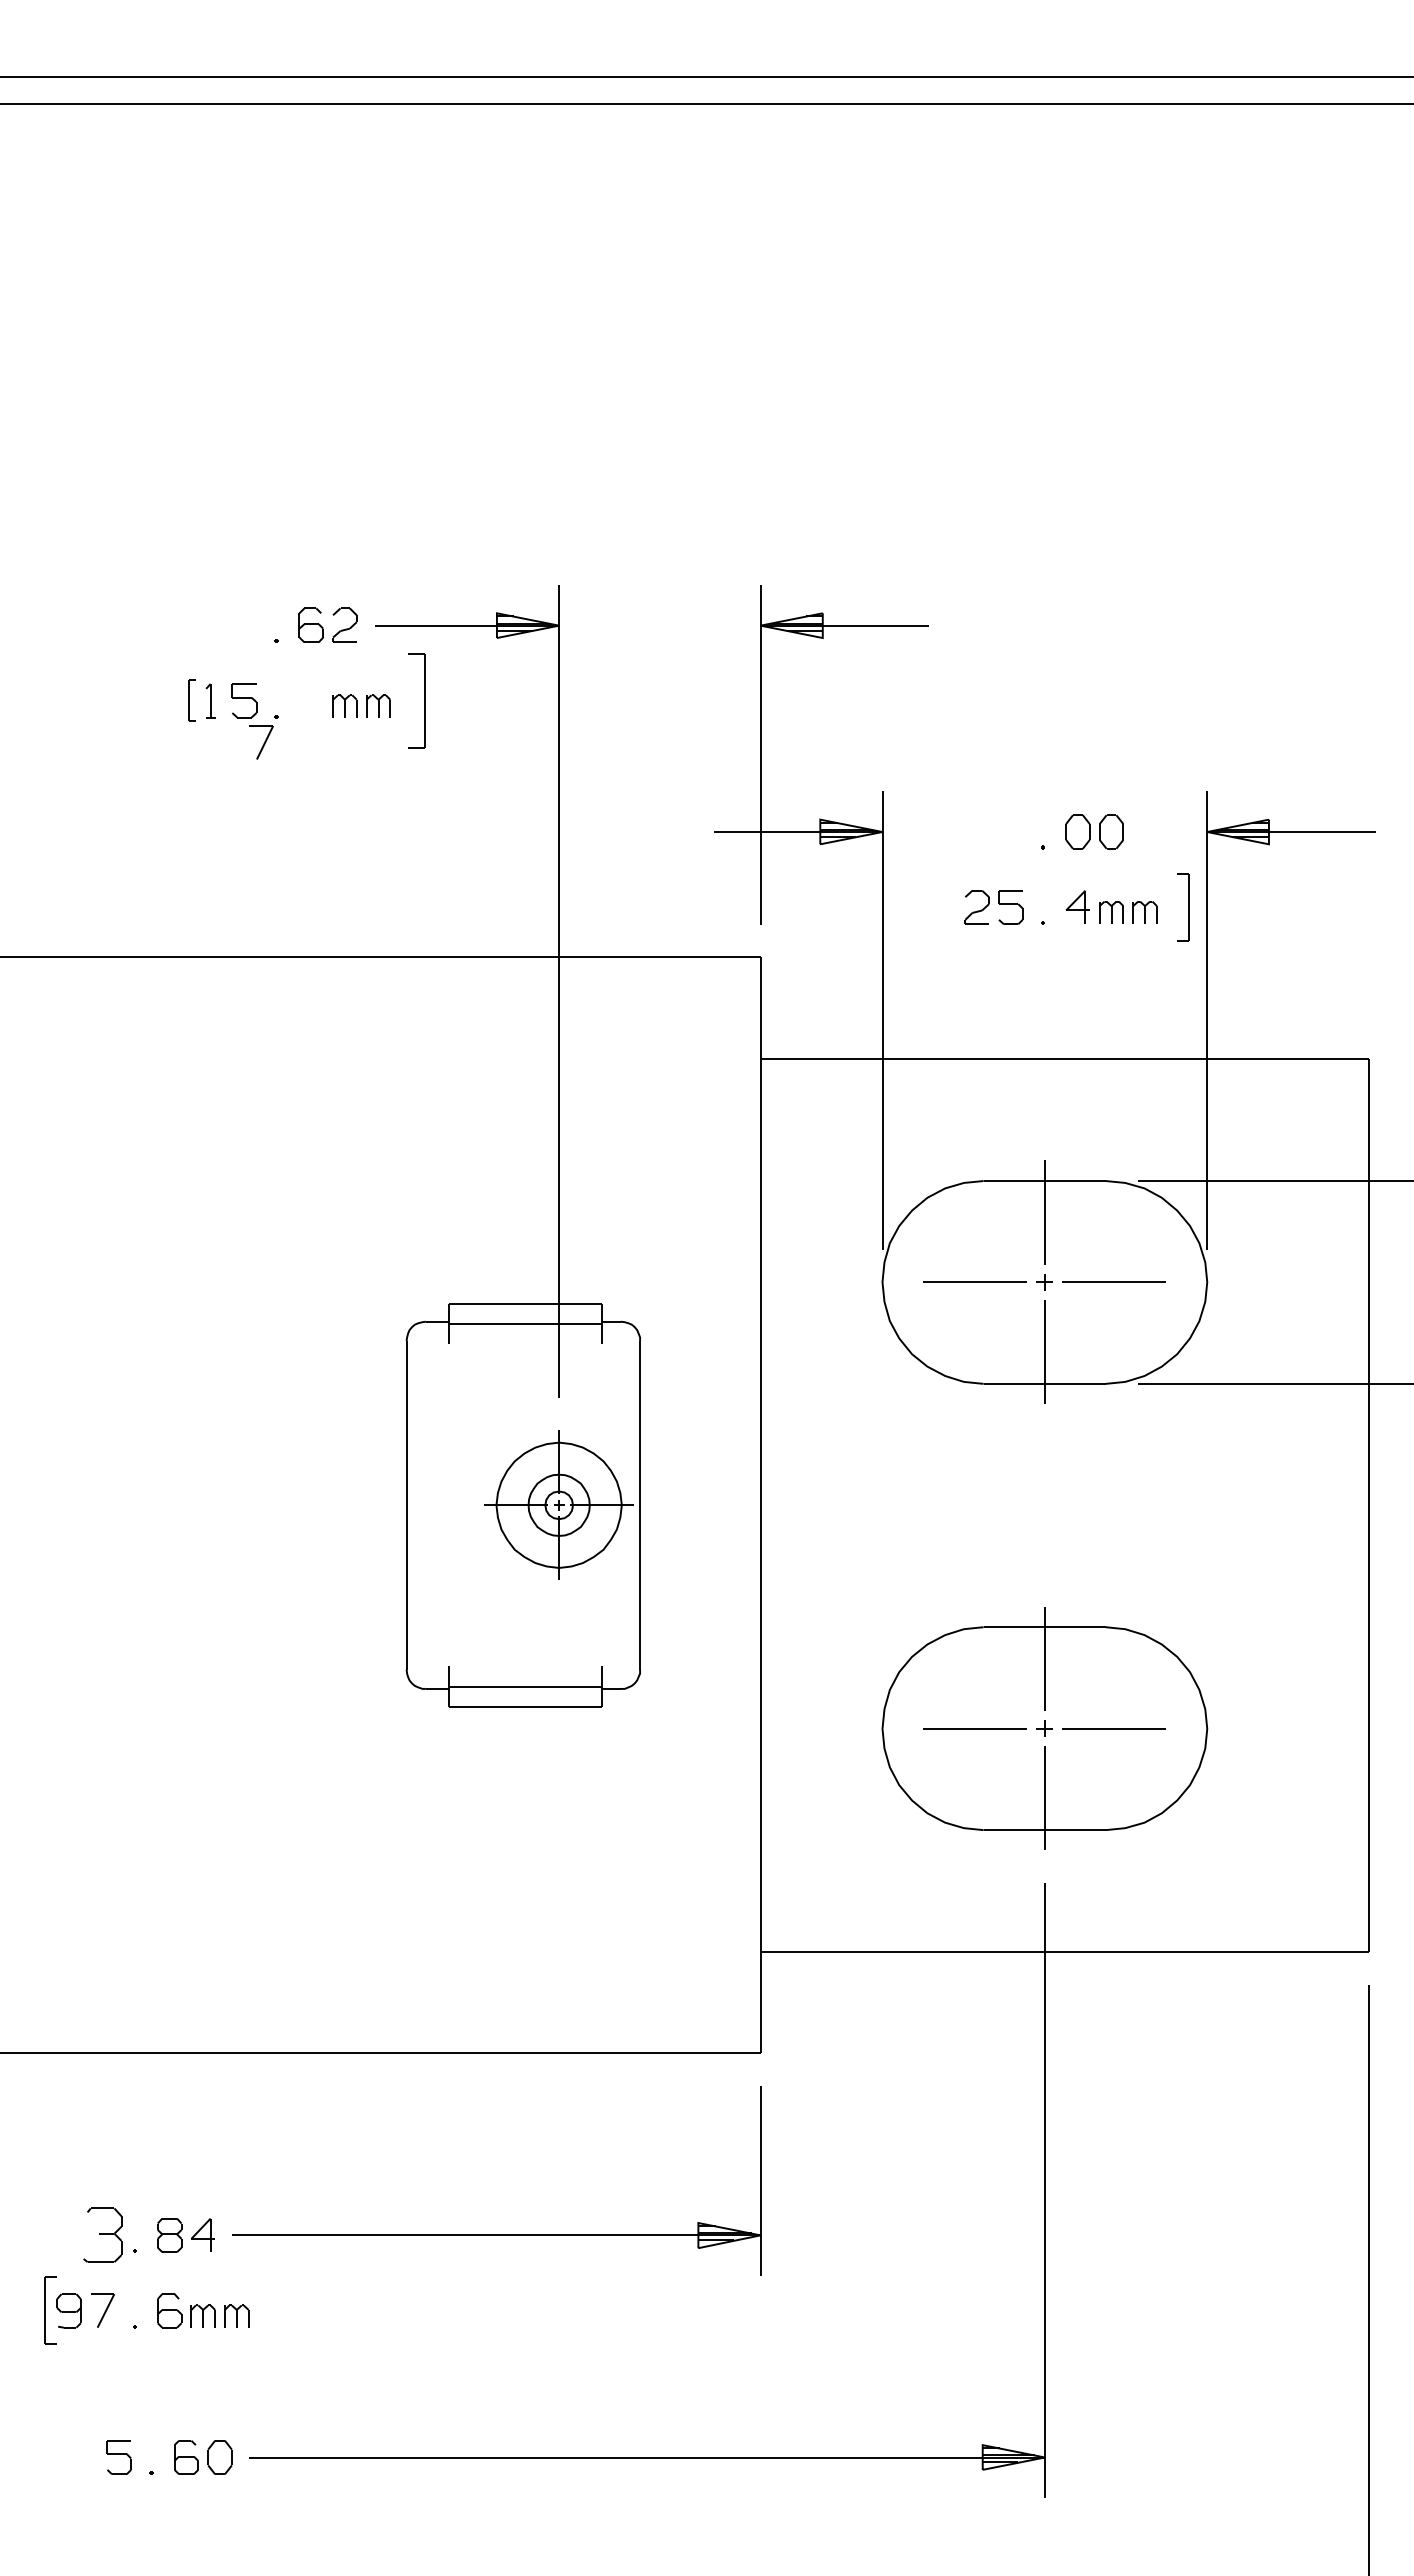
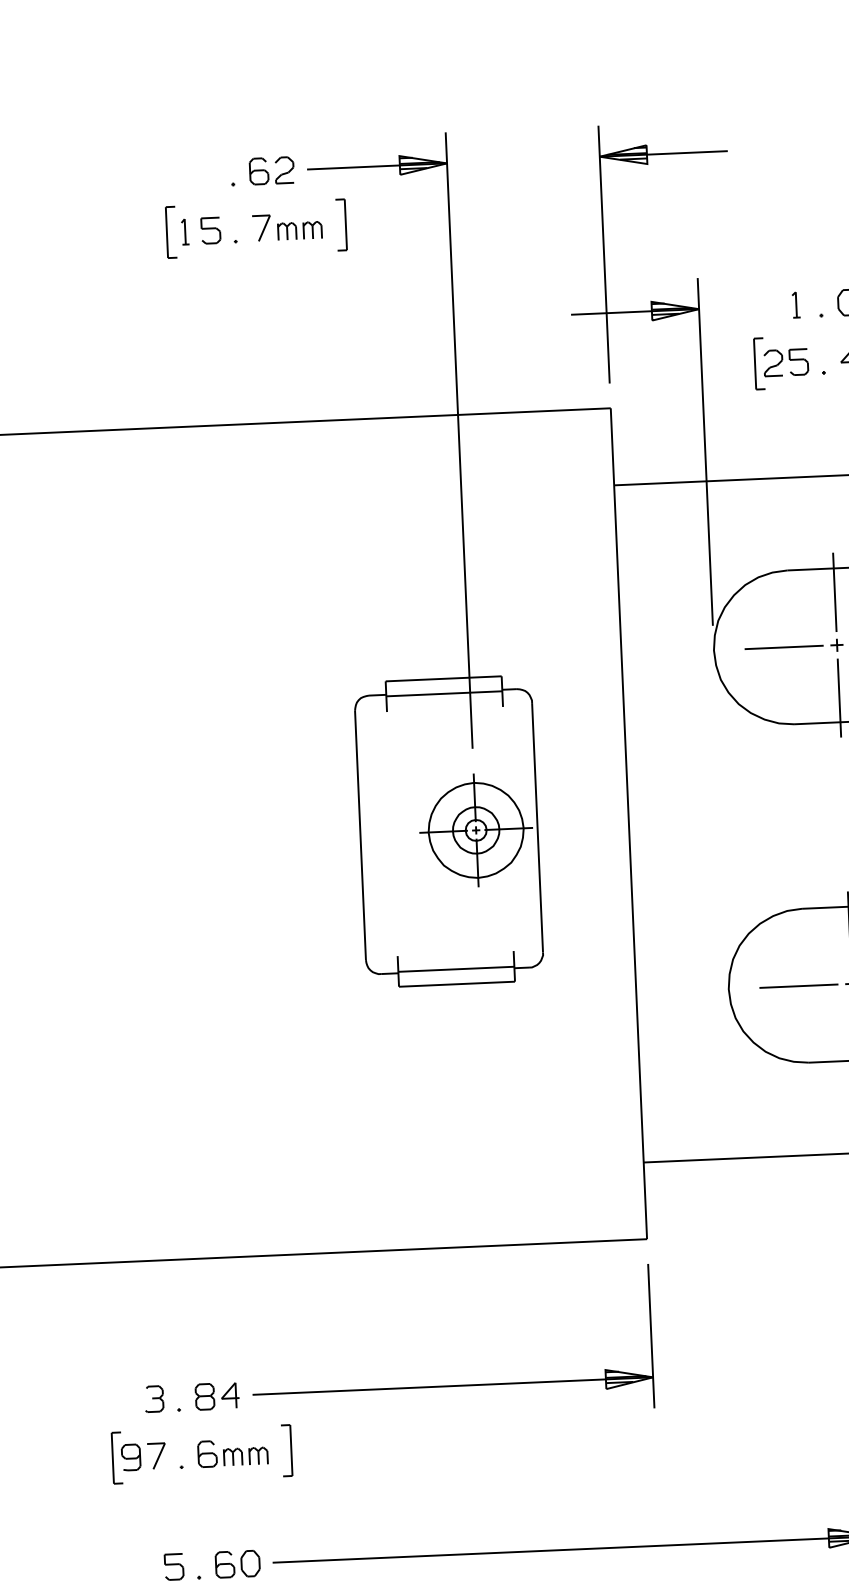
part: (191, 700) -> (170, 232), size x1.67
part: (416, 700) -> (341, 224), size x0.71
part: (261, 742) -> (261, 228), moved
part: (1010, 831) -> (796, 304), added
part: (958, 907) -> (759, 363), added
part: (102, 2235) -> (154, 1399), size x0.62
part: (274, 2310) -> (286, 1450), added

